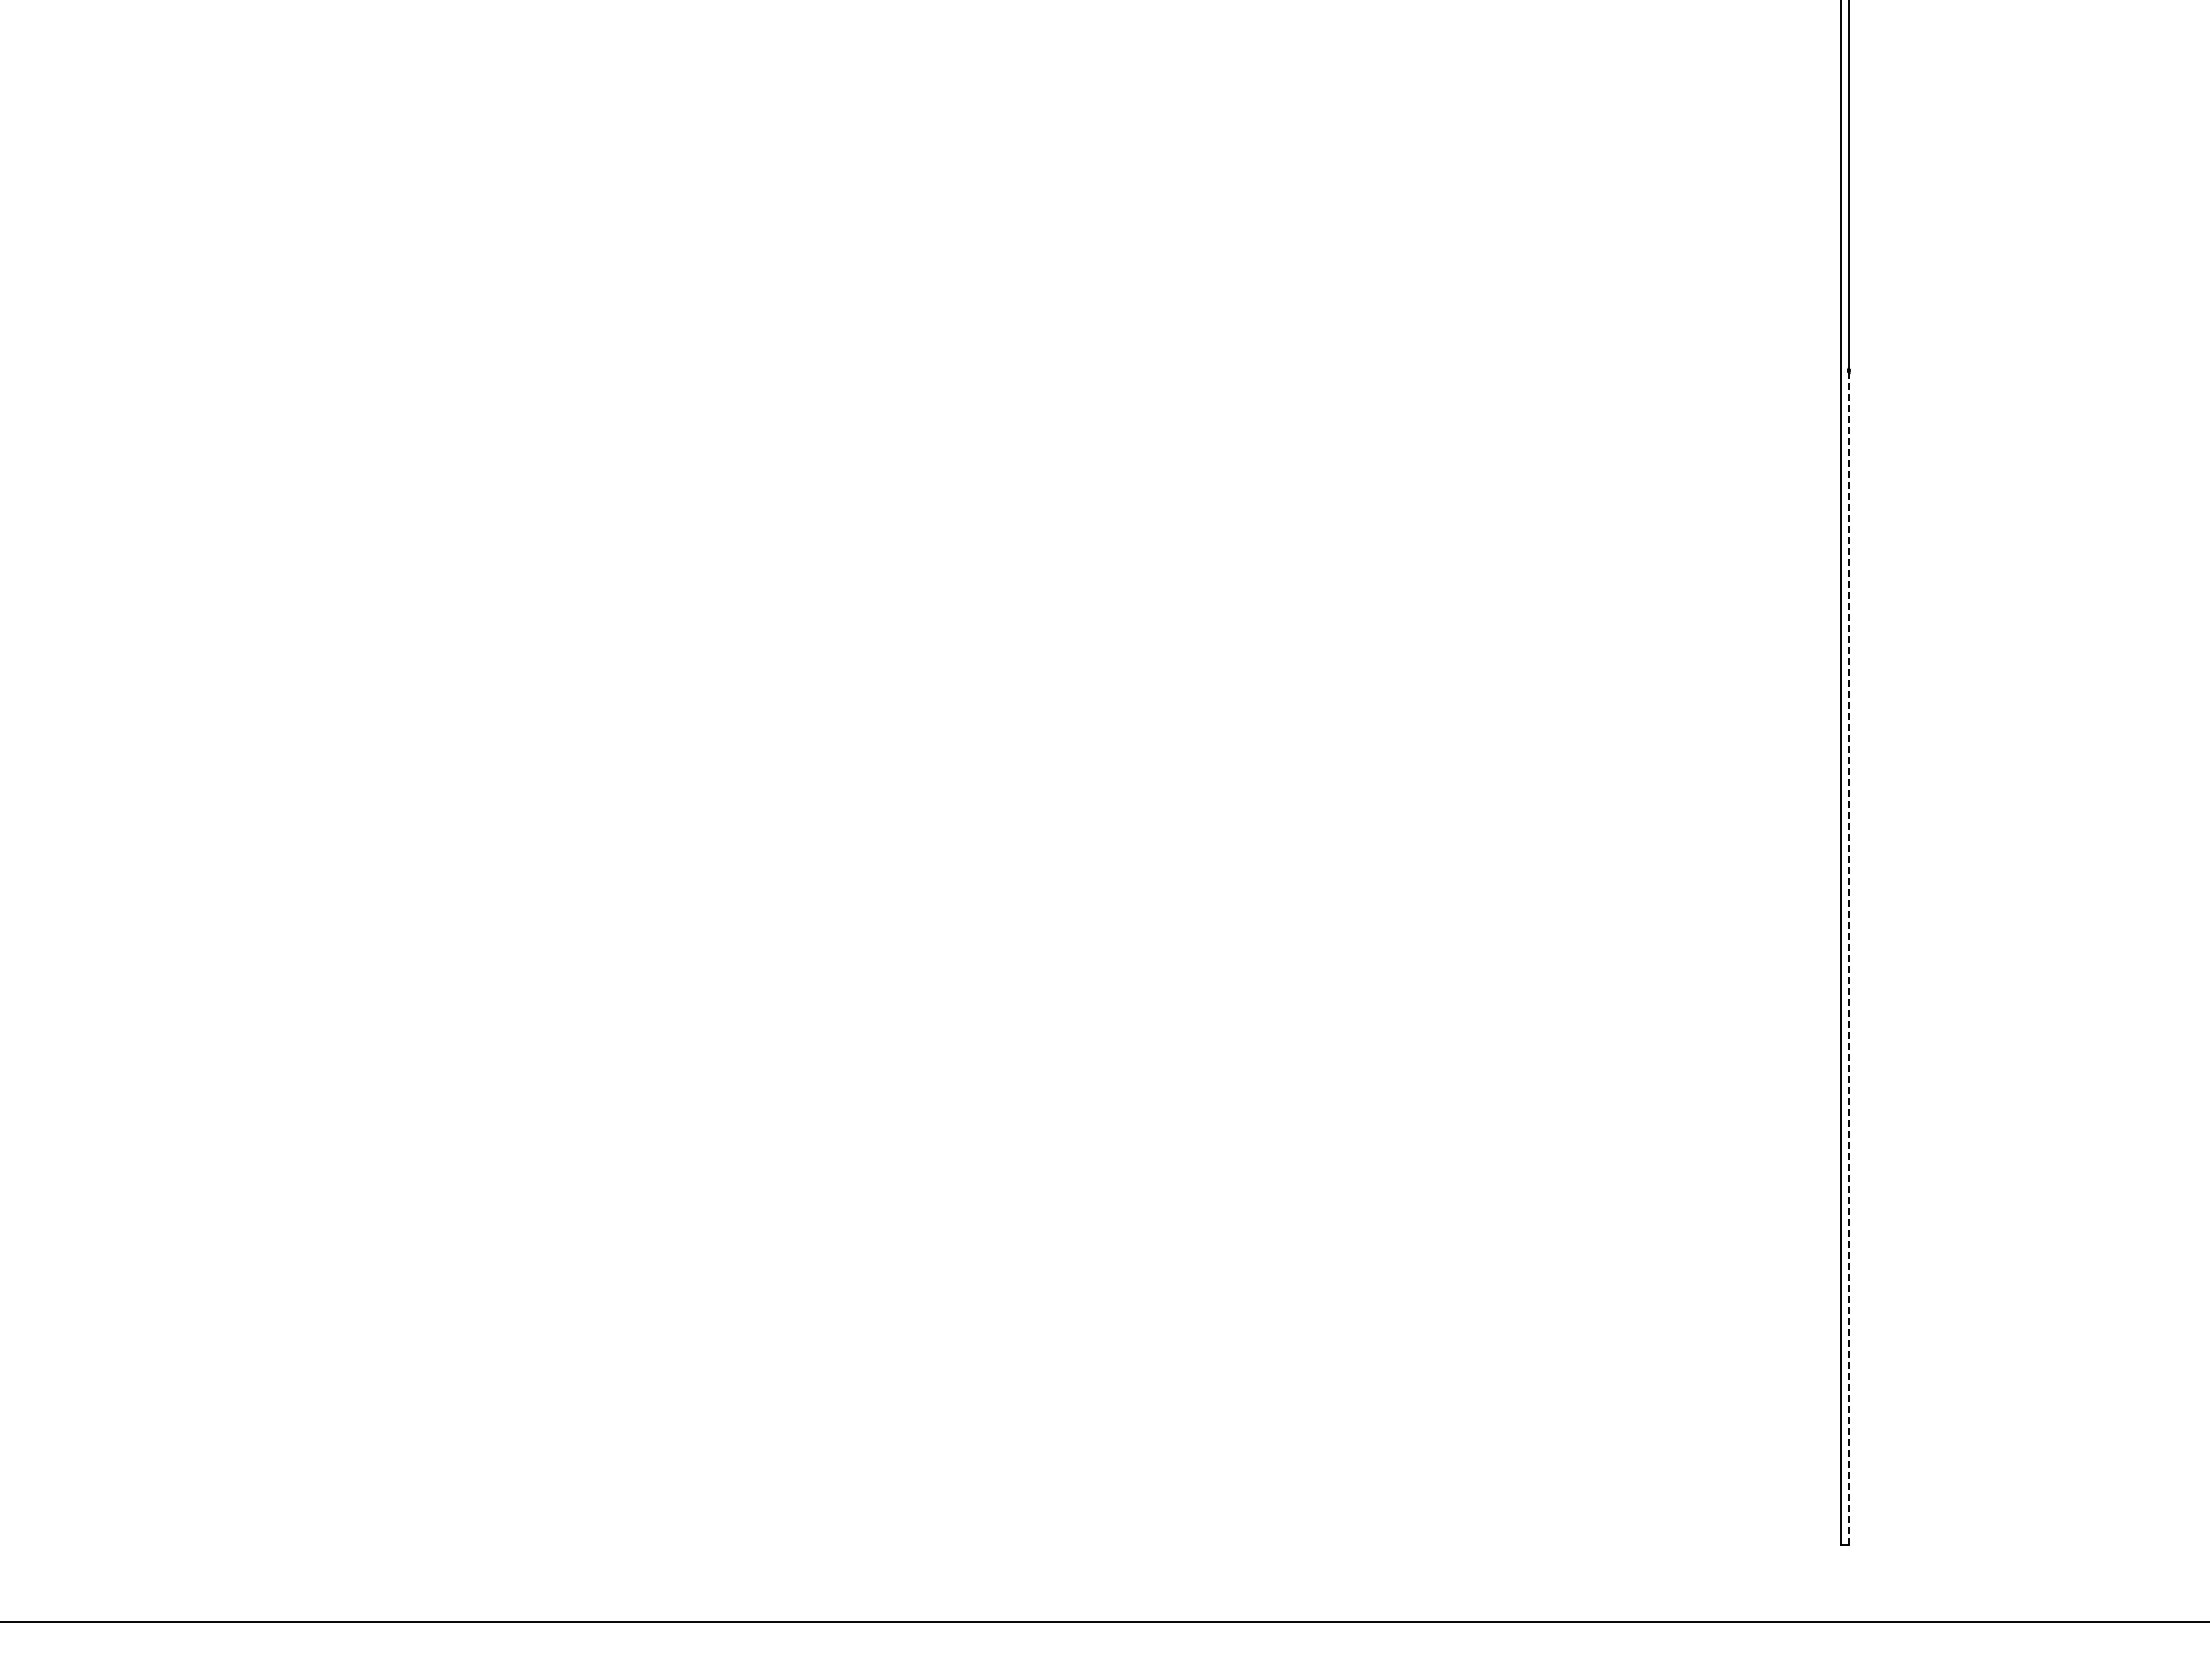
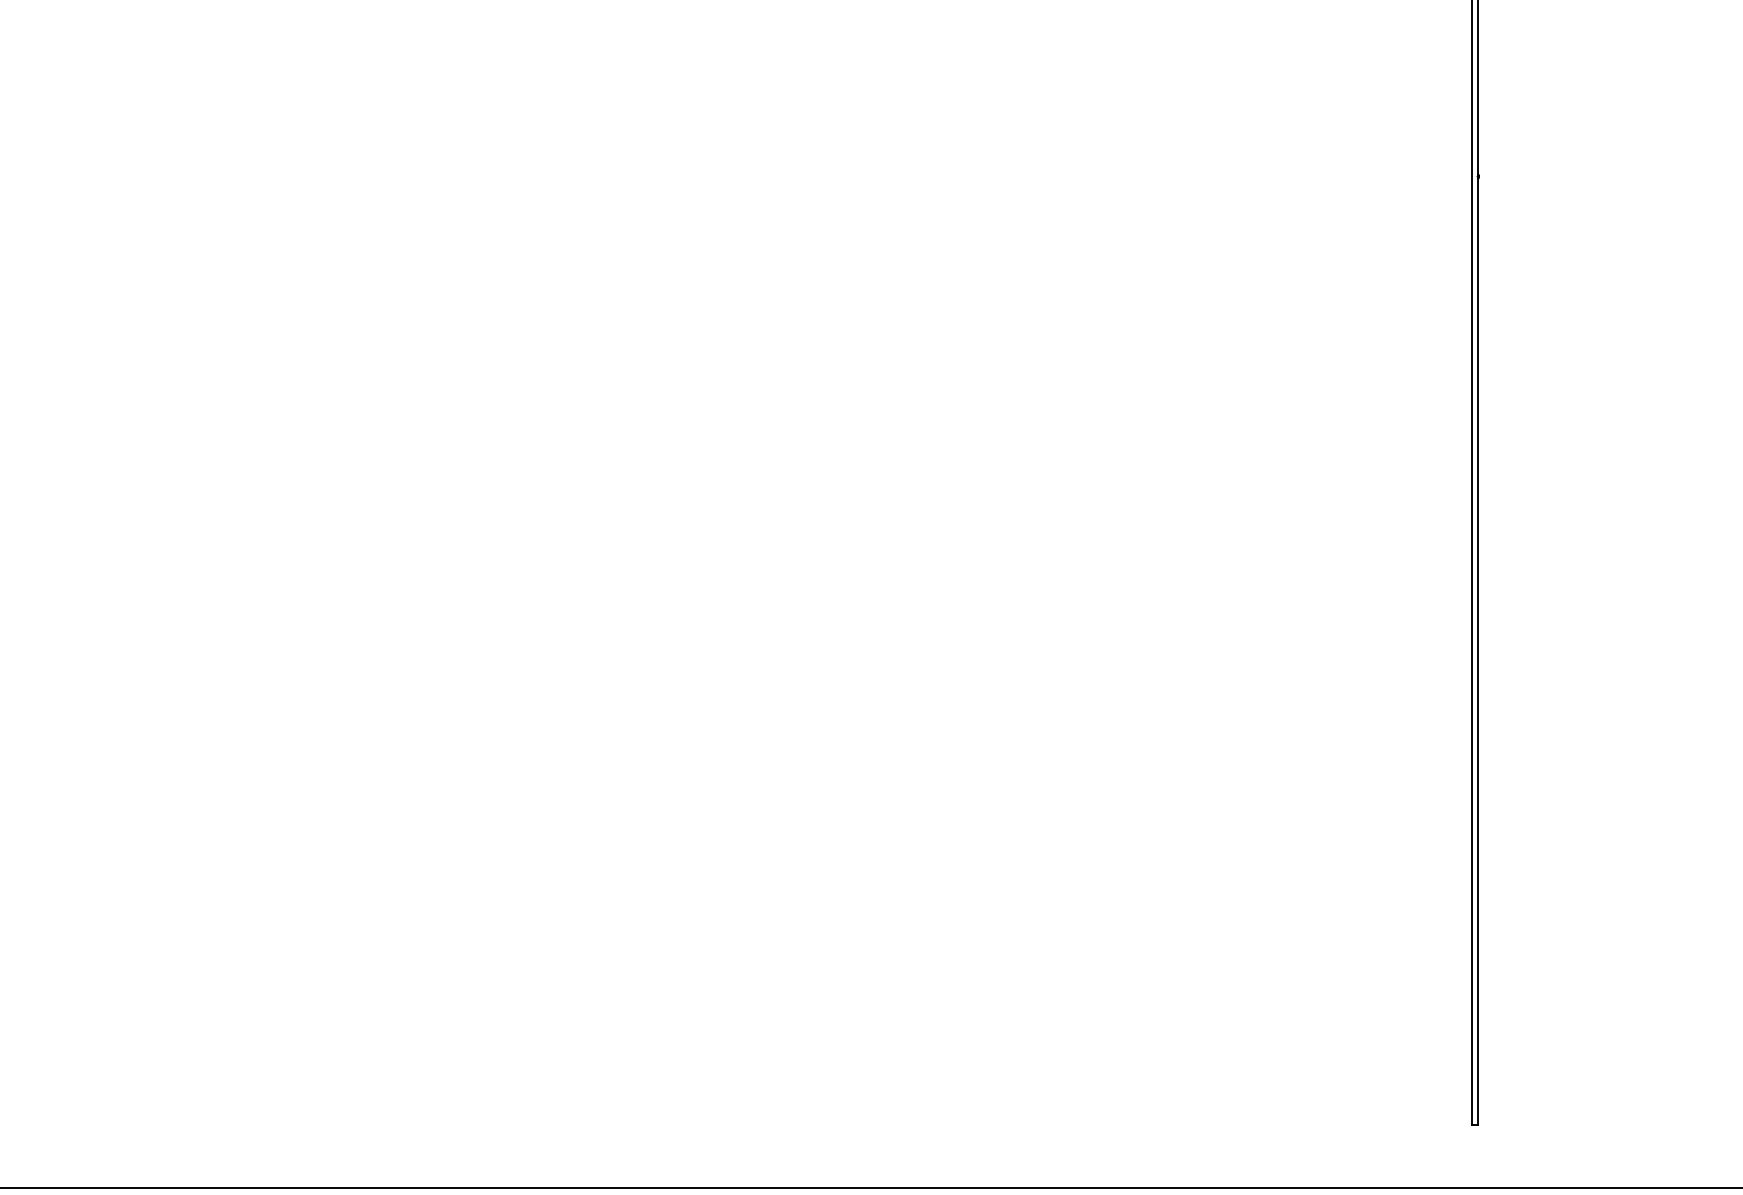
line: (1848, 958) -> (1478, 651), dashed -> solid

